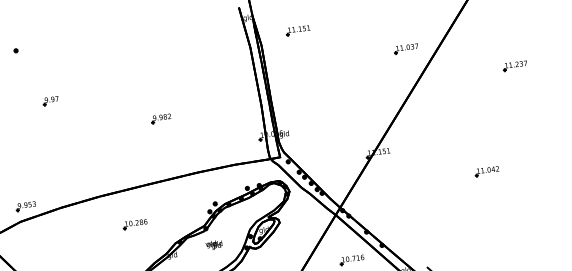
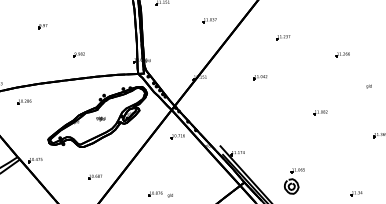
part: (405, 48) -> (209, 20), moved
part: (50, 101) -> (42, 26), moved
part: (159, 118) -> (78, 54), moved
part: (487, 171) -> (260, 77), moved
part: (135, 223) -> (24, 101), moved

